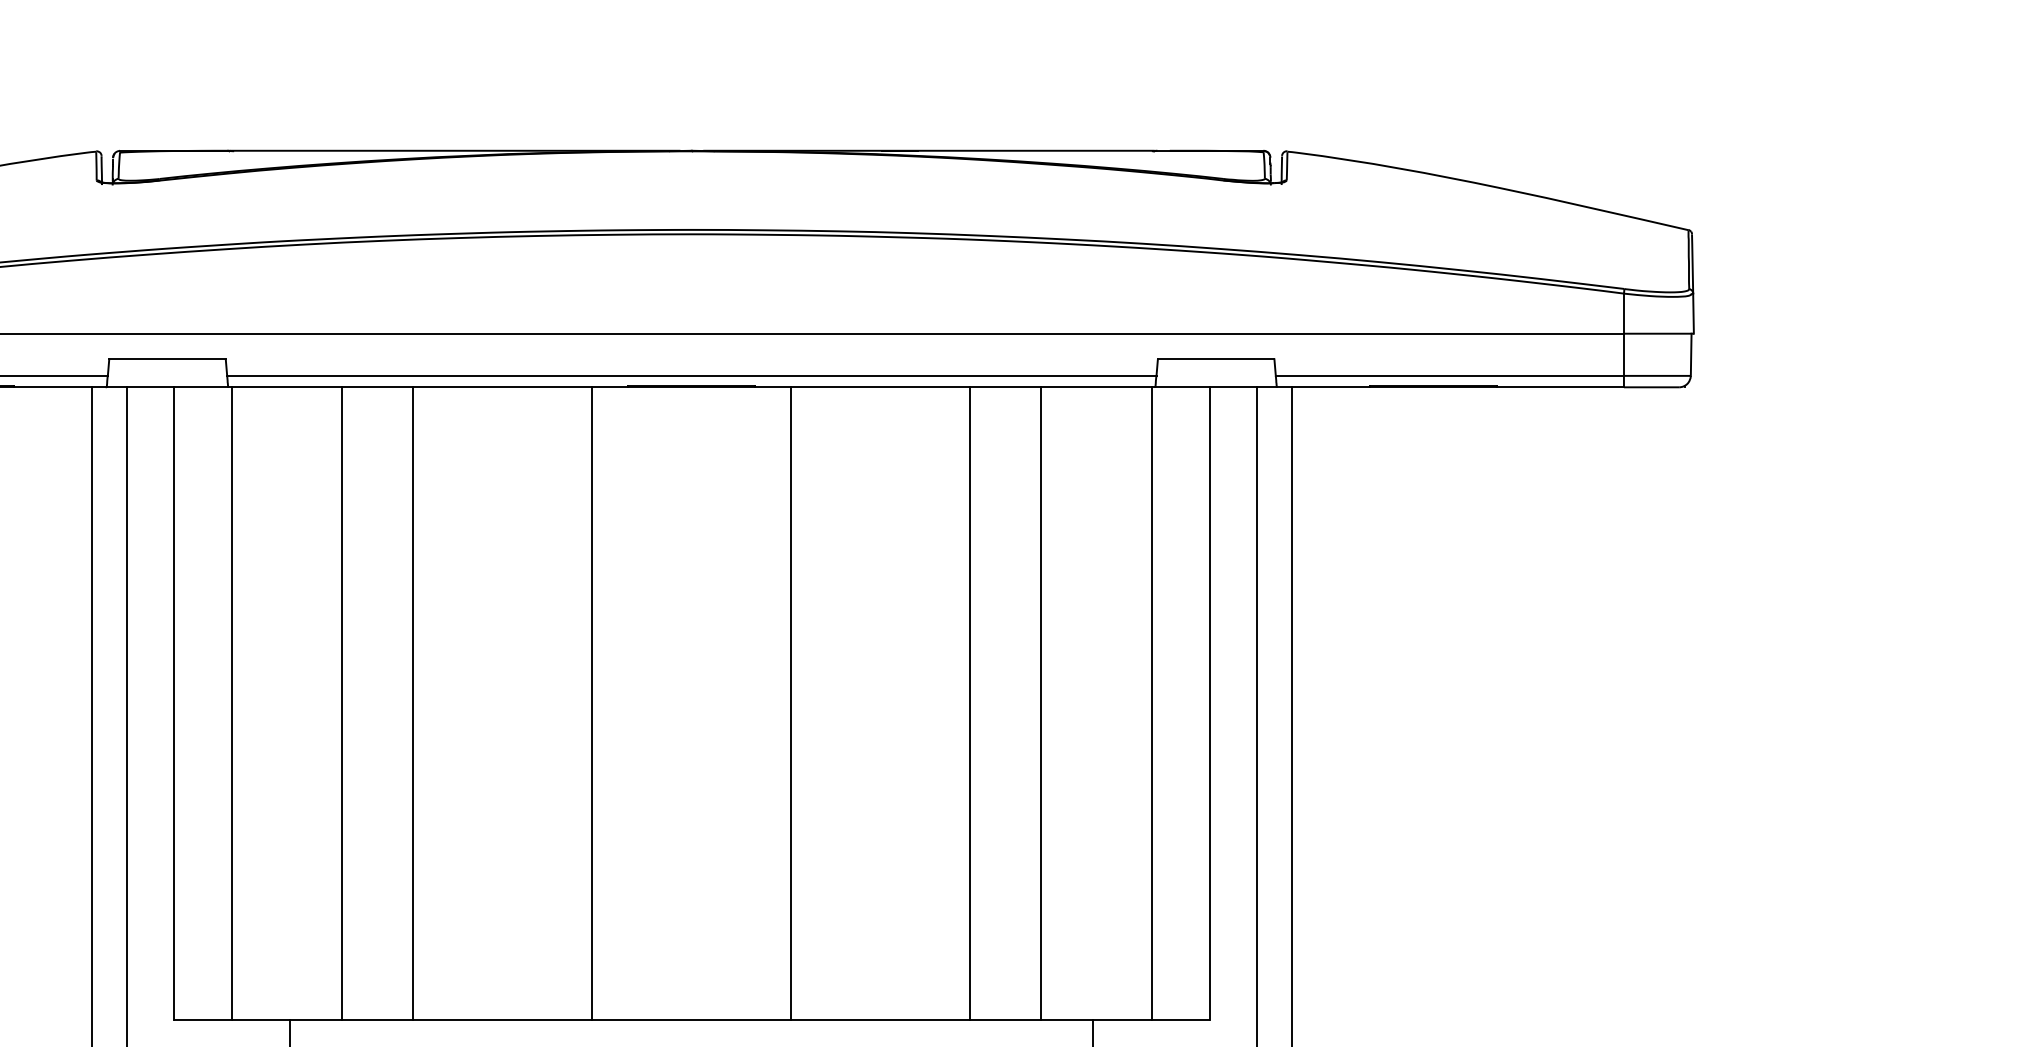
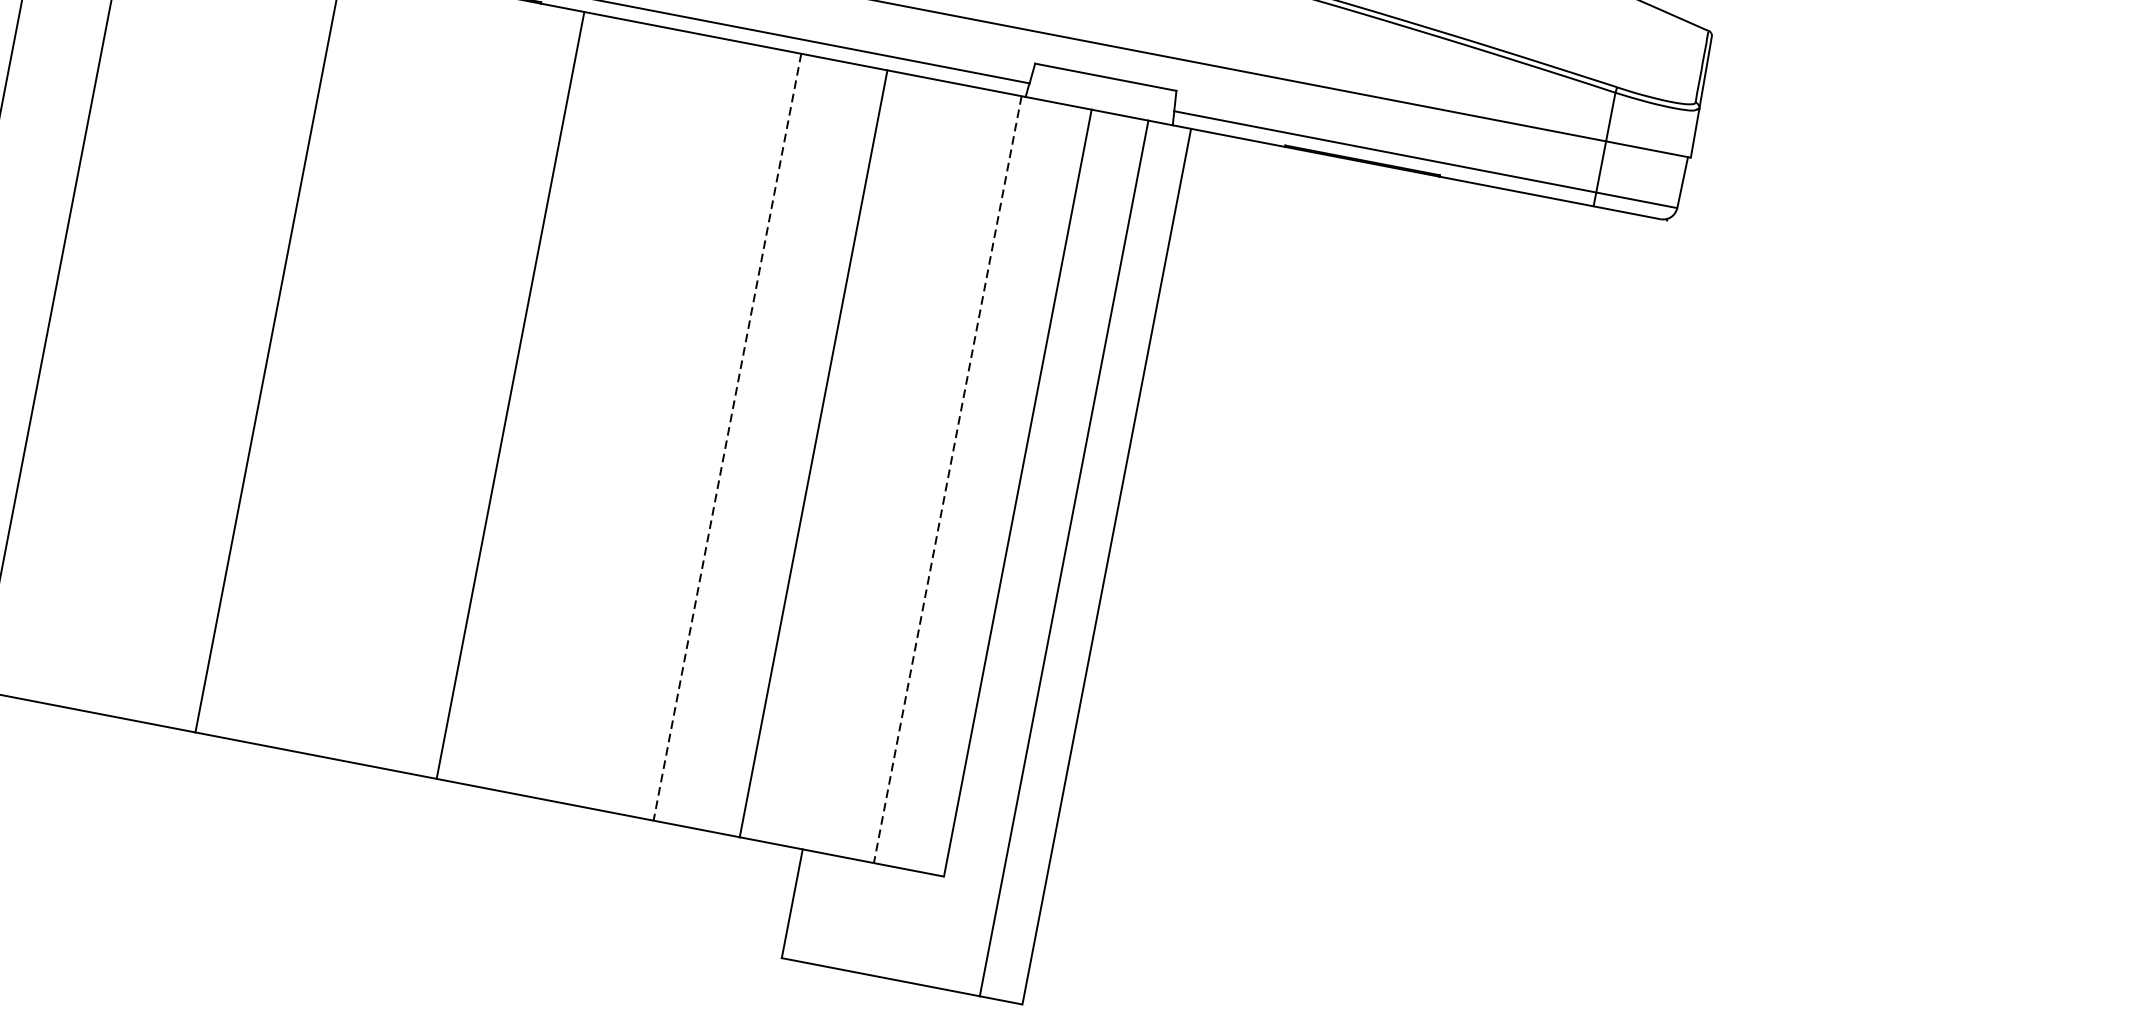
line: (970, 704) -> (727, 438), solid -> dashed
line: (1152, 704) -> (948, 480), solid -> dashed

